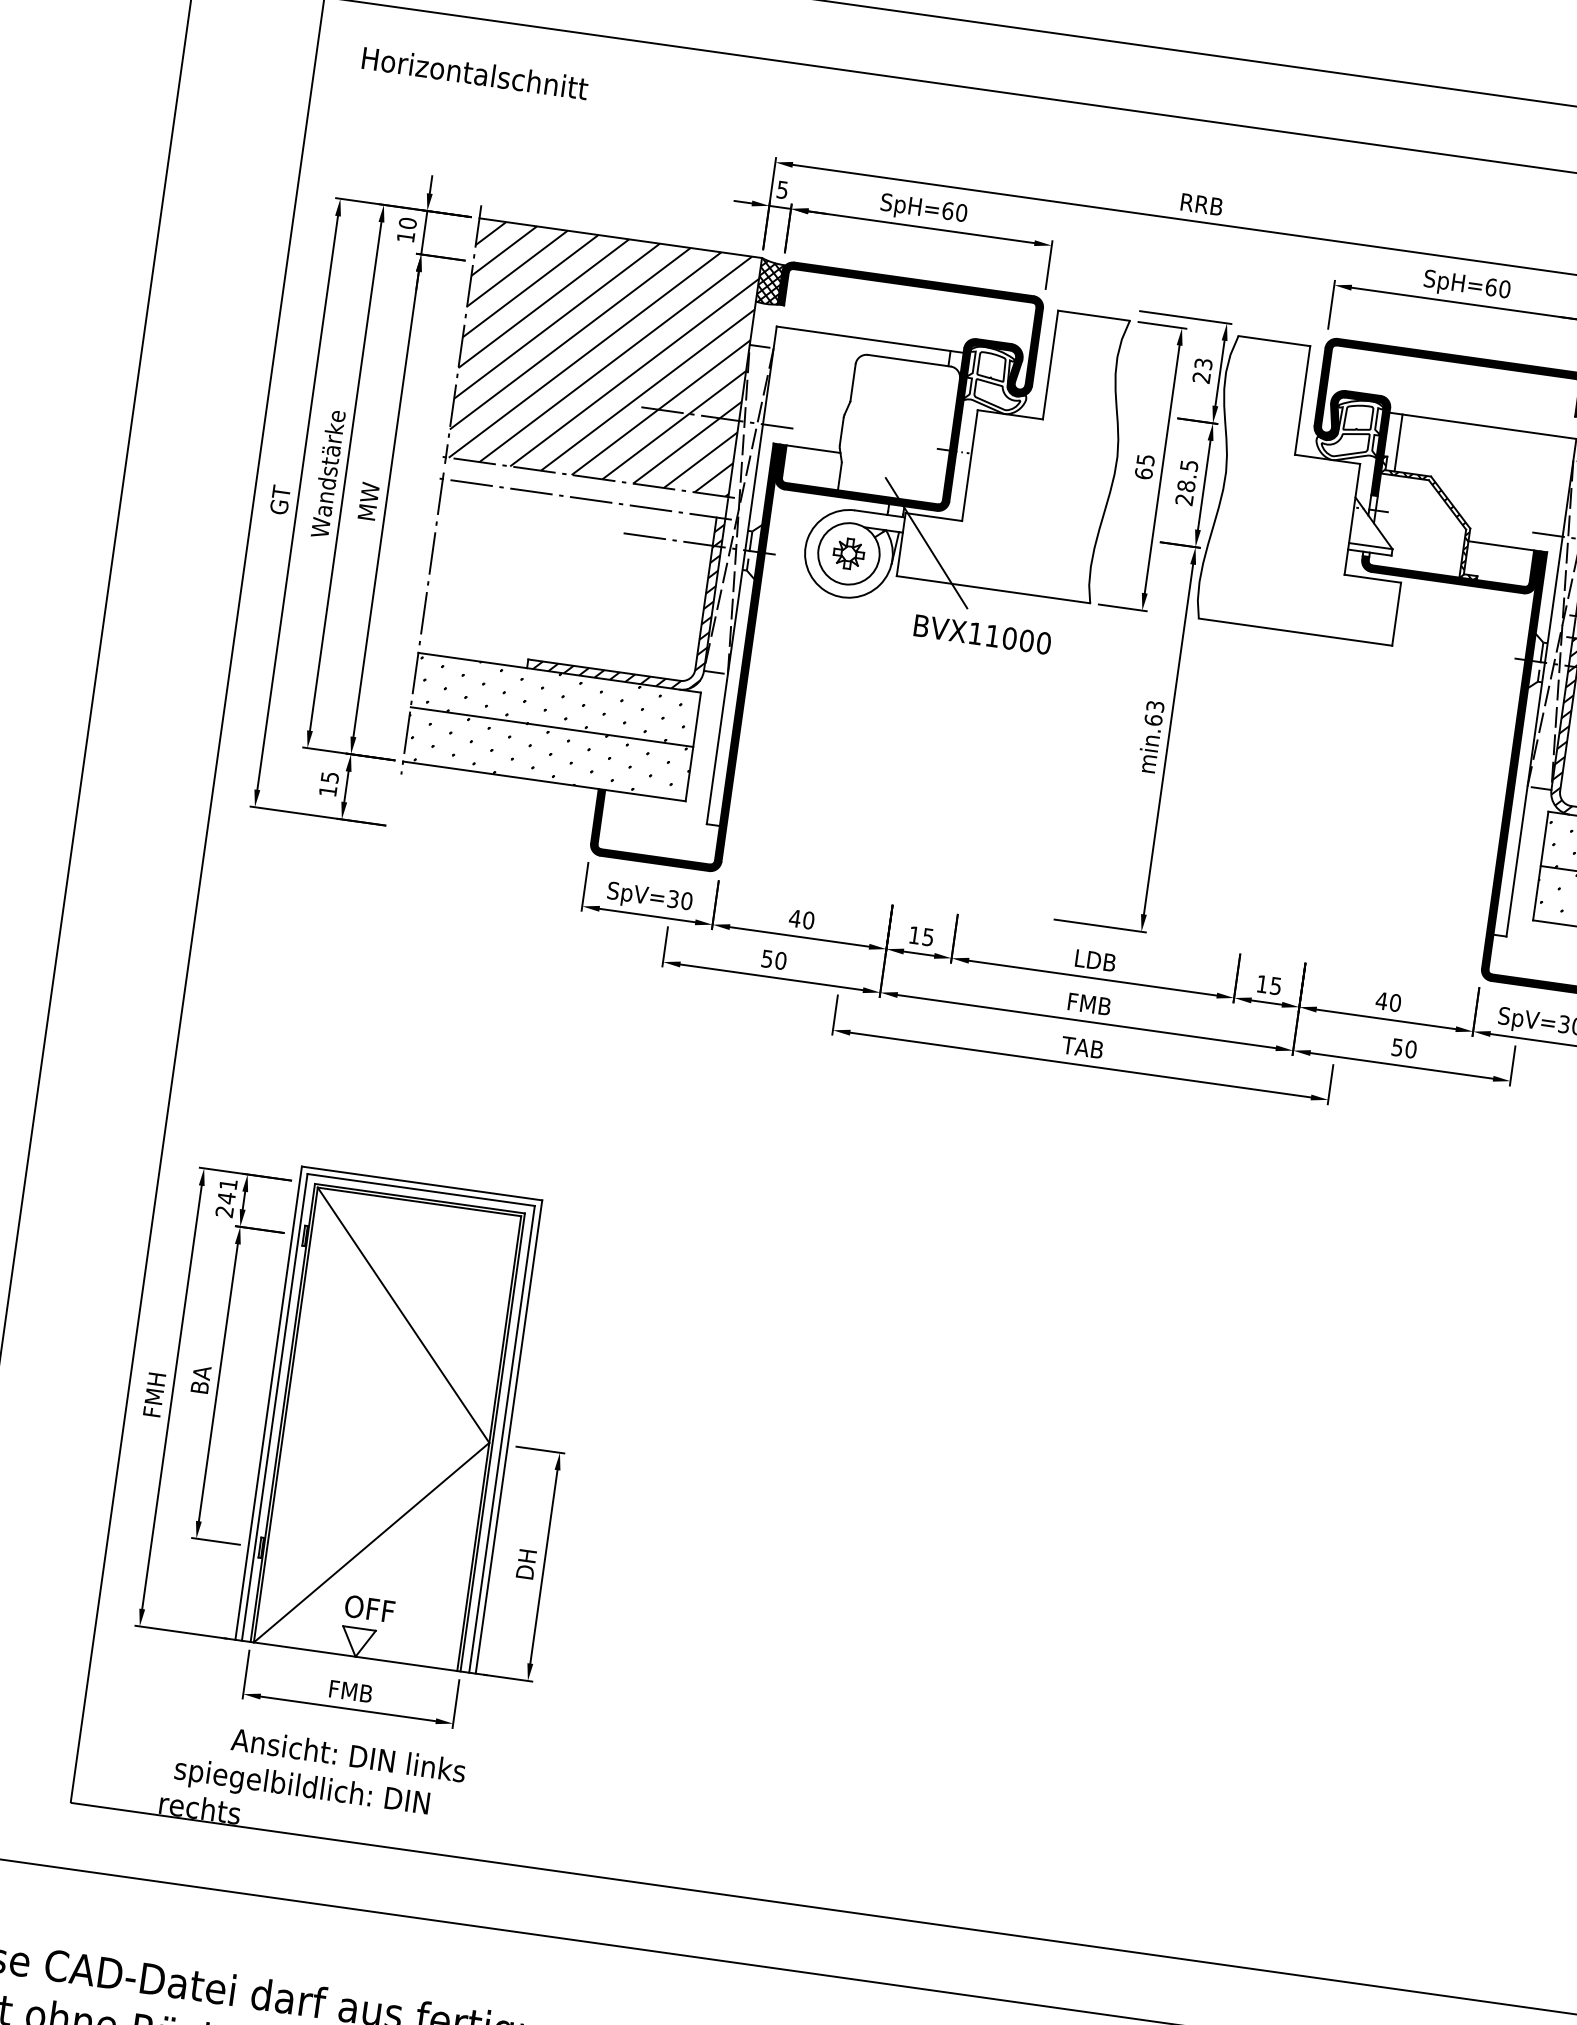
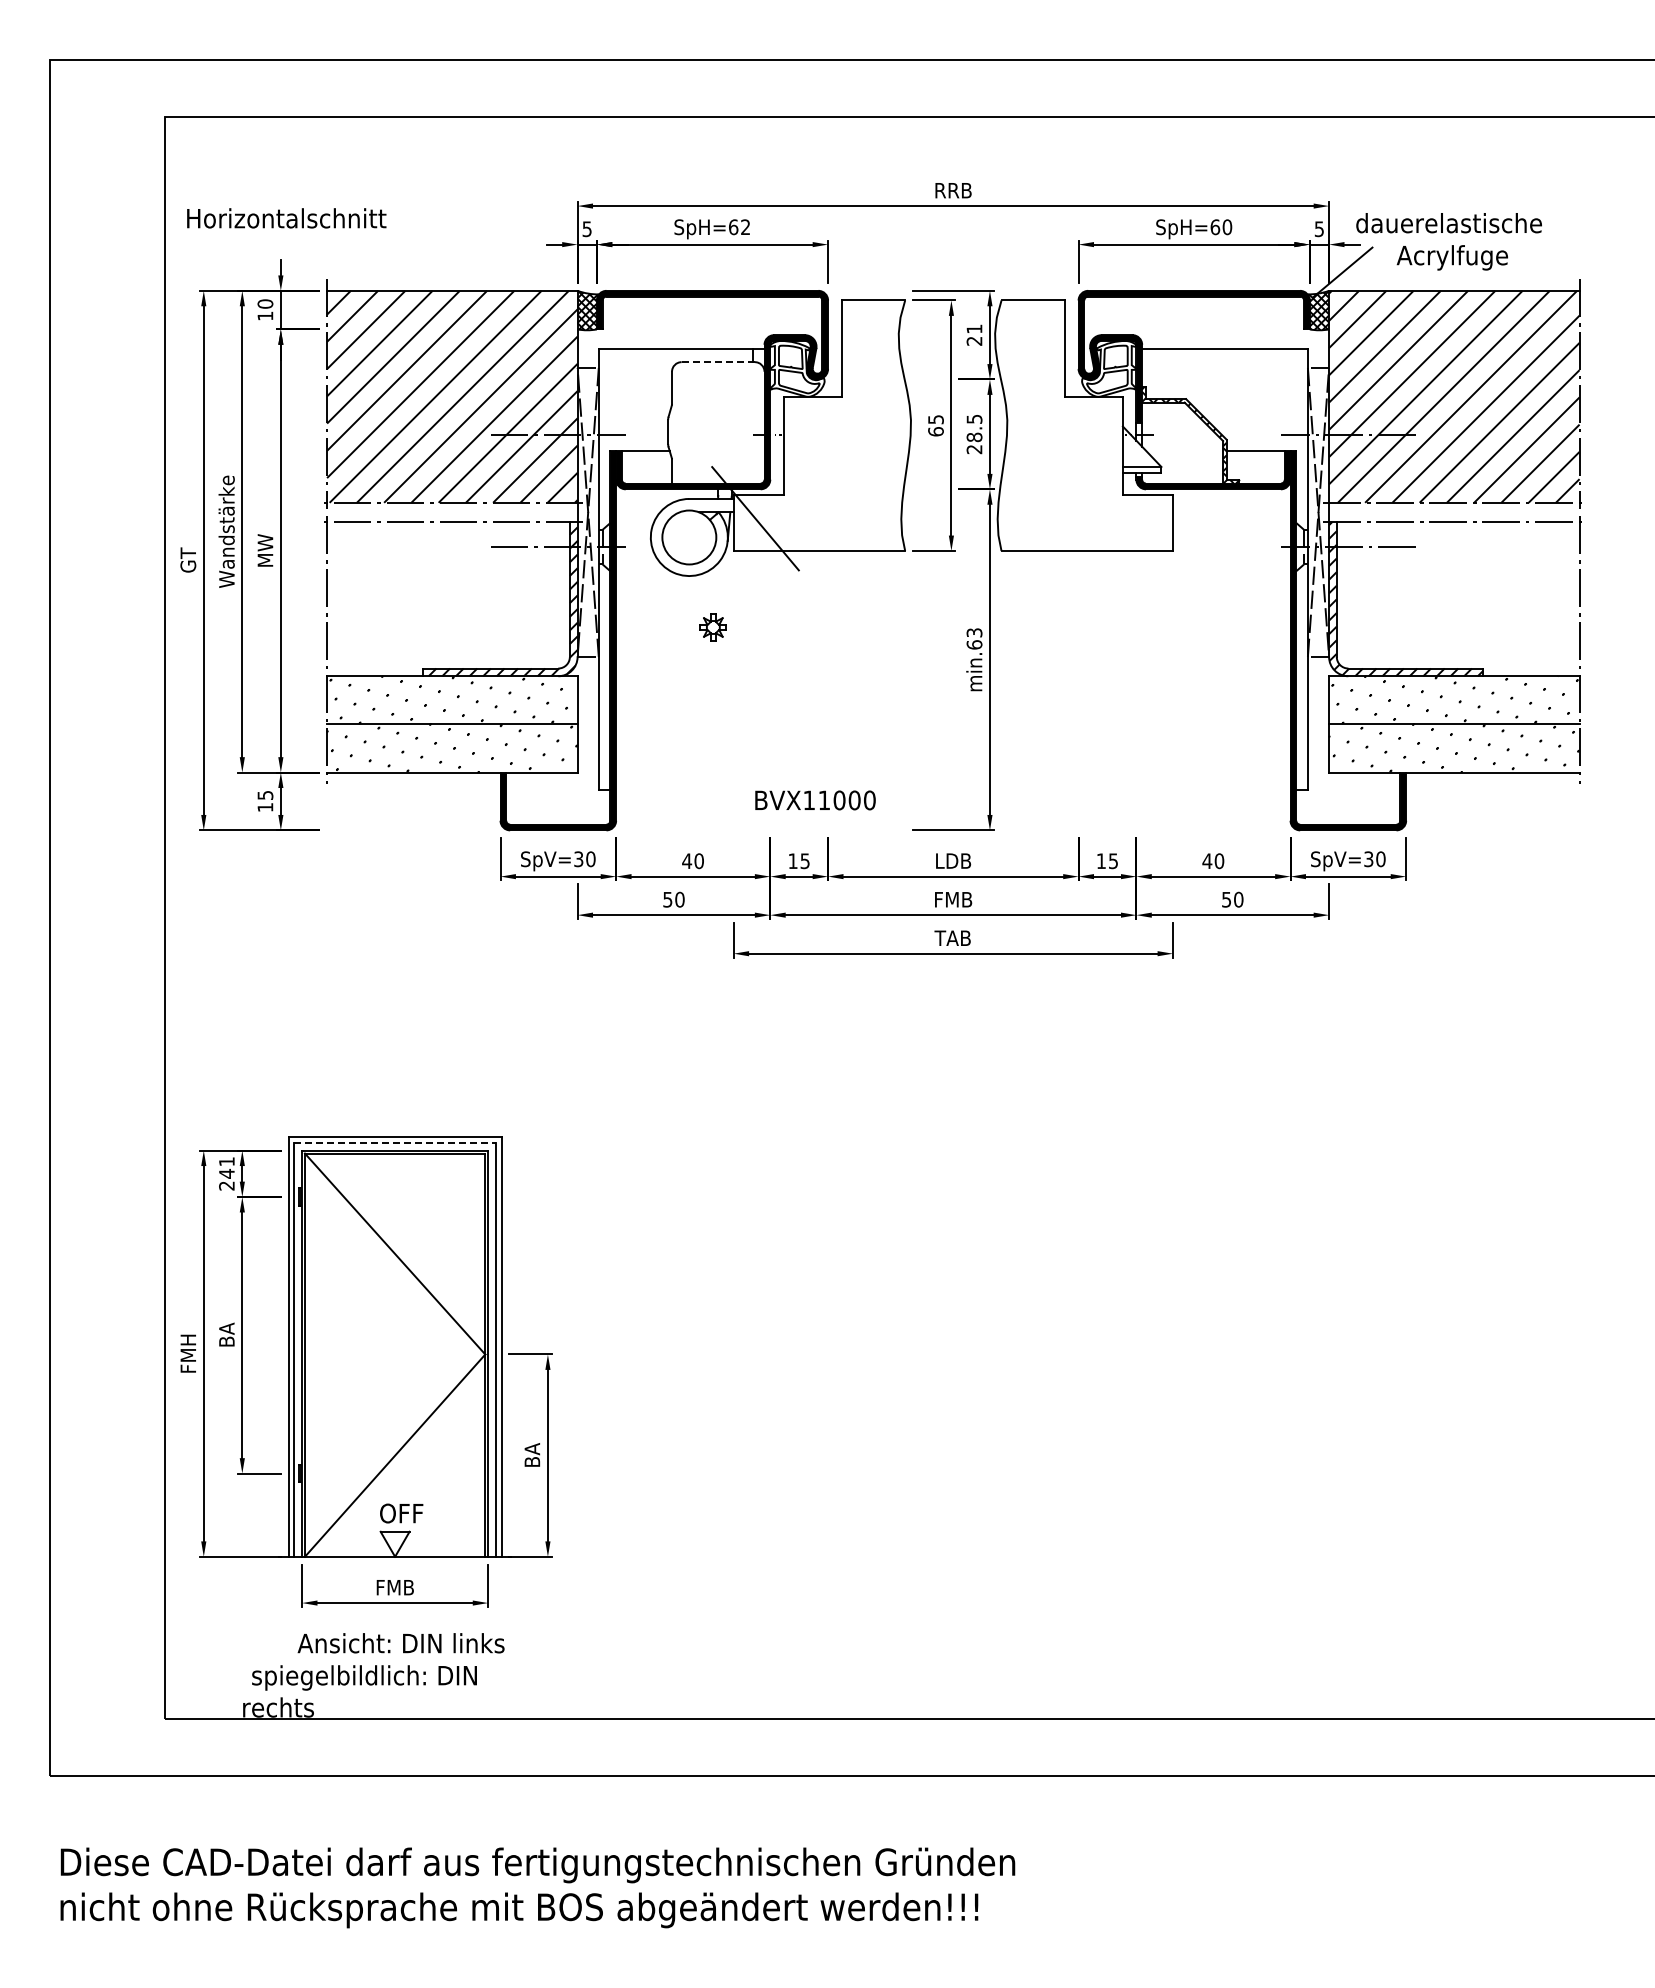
text: (475, 73) -> (286, 218), moved
text: (961, 213) -> (745, 227), SpH=60 -> SpH=62
line: (909, 361) -> (718, 362), solid -> dashed
text: (1203, 363) -> (974, 328), 23 -> 21
line: (1398, 442) -> (1153, 373), removed
part: (847, 553) -> (712, 627), moved
text: (982, 634) -> (815, 800), moved
line: (421, 1189) -> (395, 1142), solid -> dashed
text: (526, 1564) -> (532, 1455), DH -> BA

